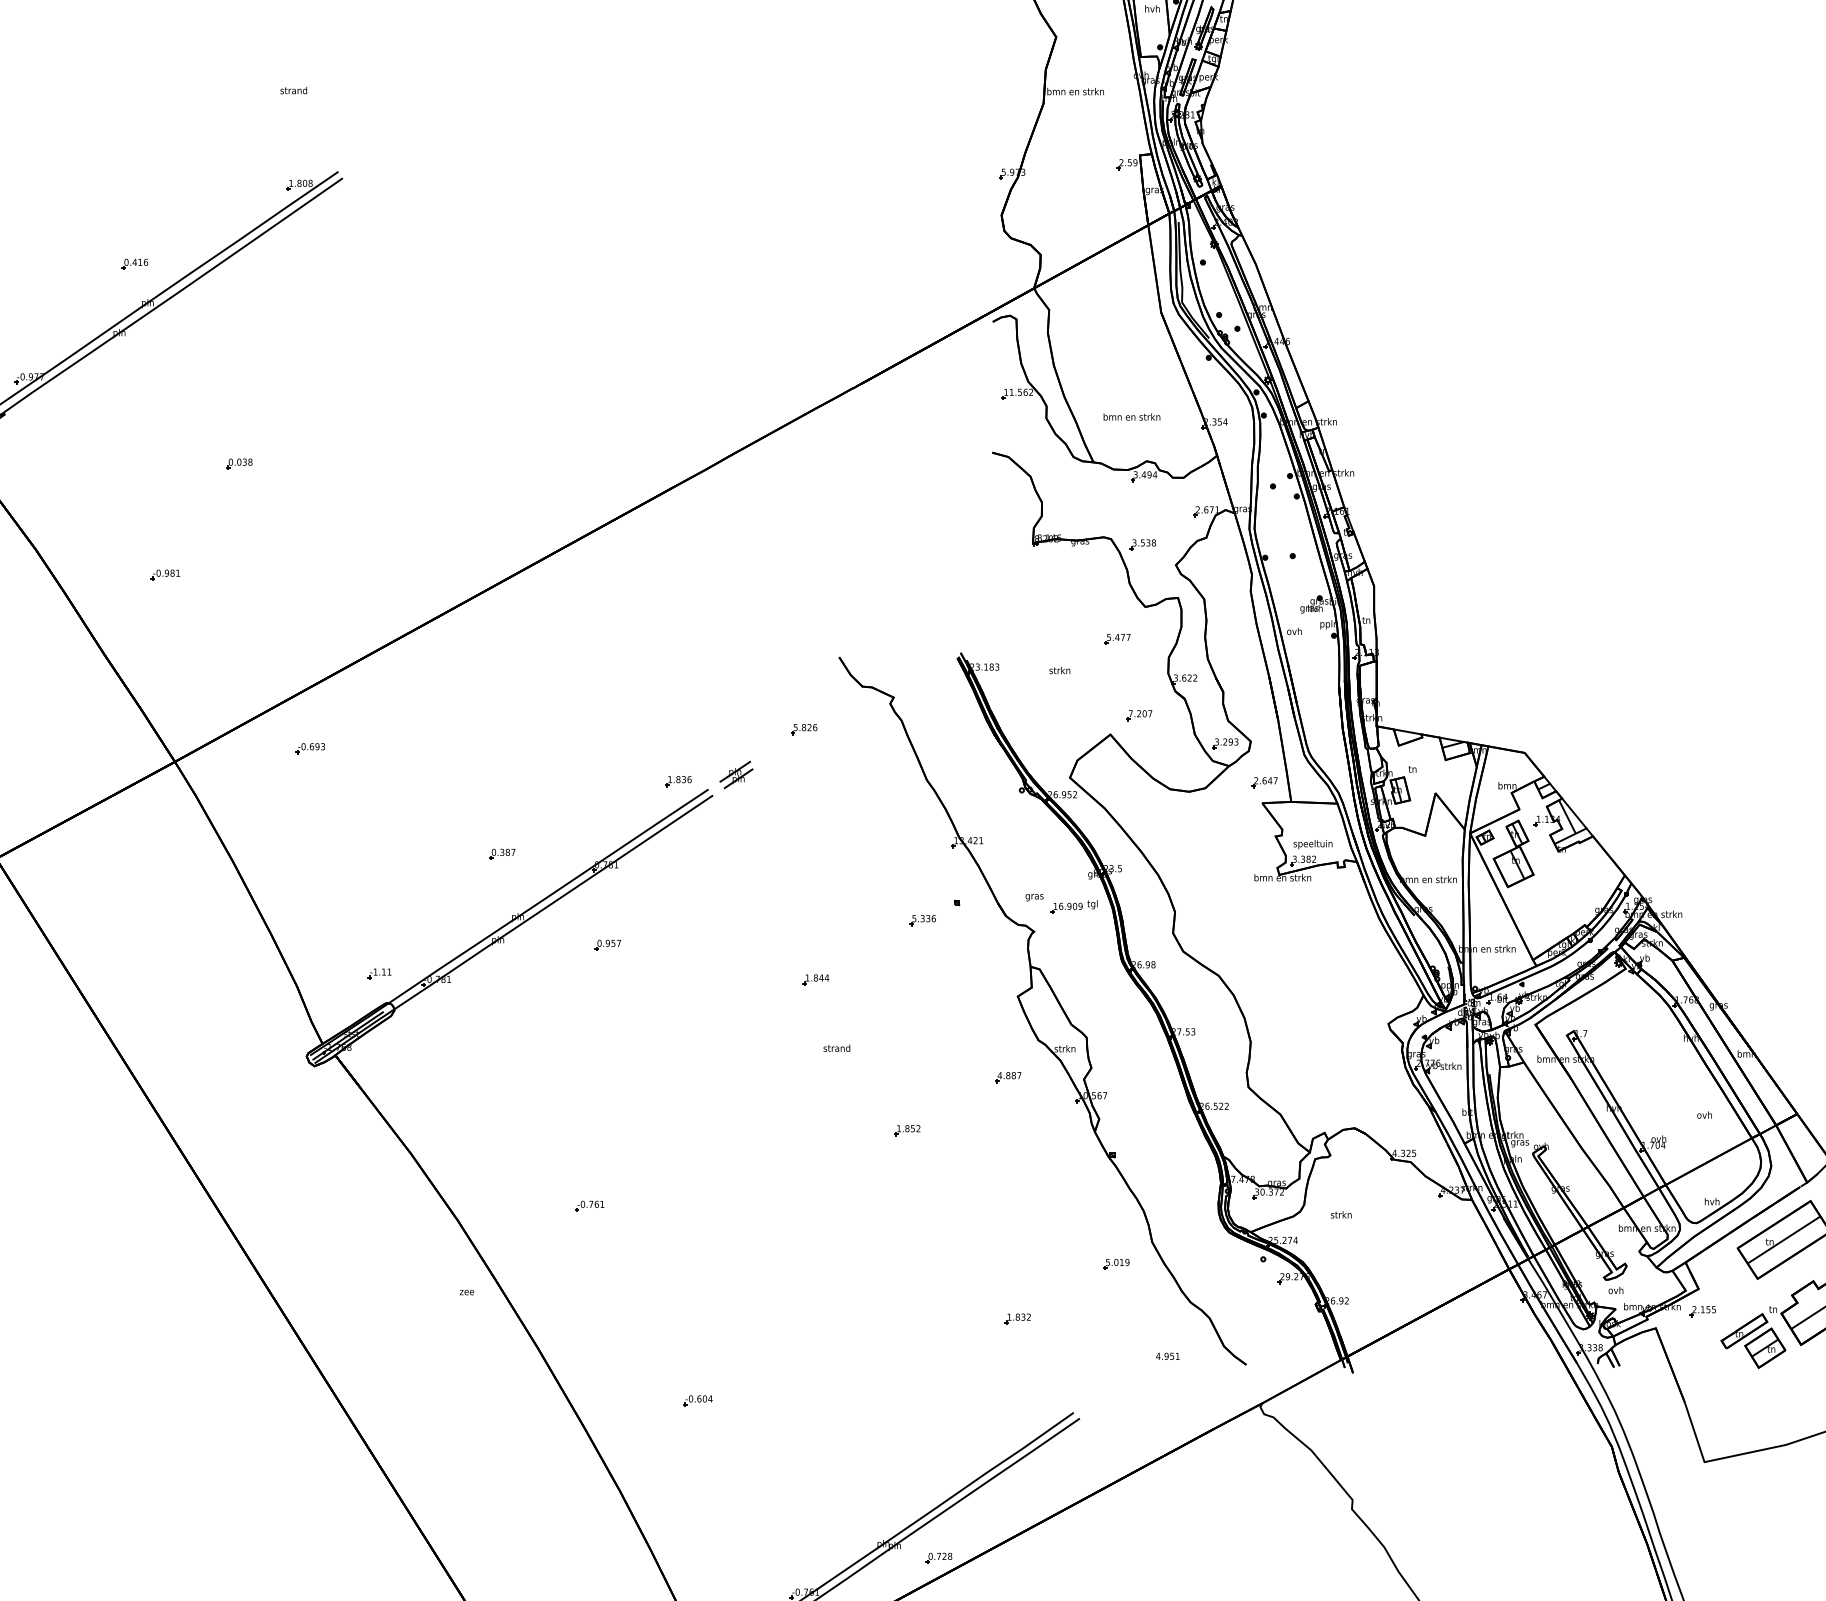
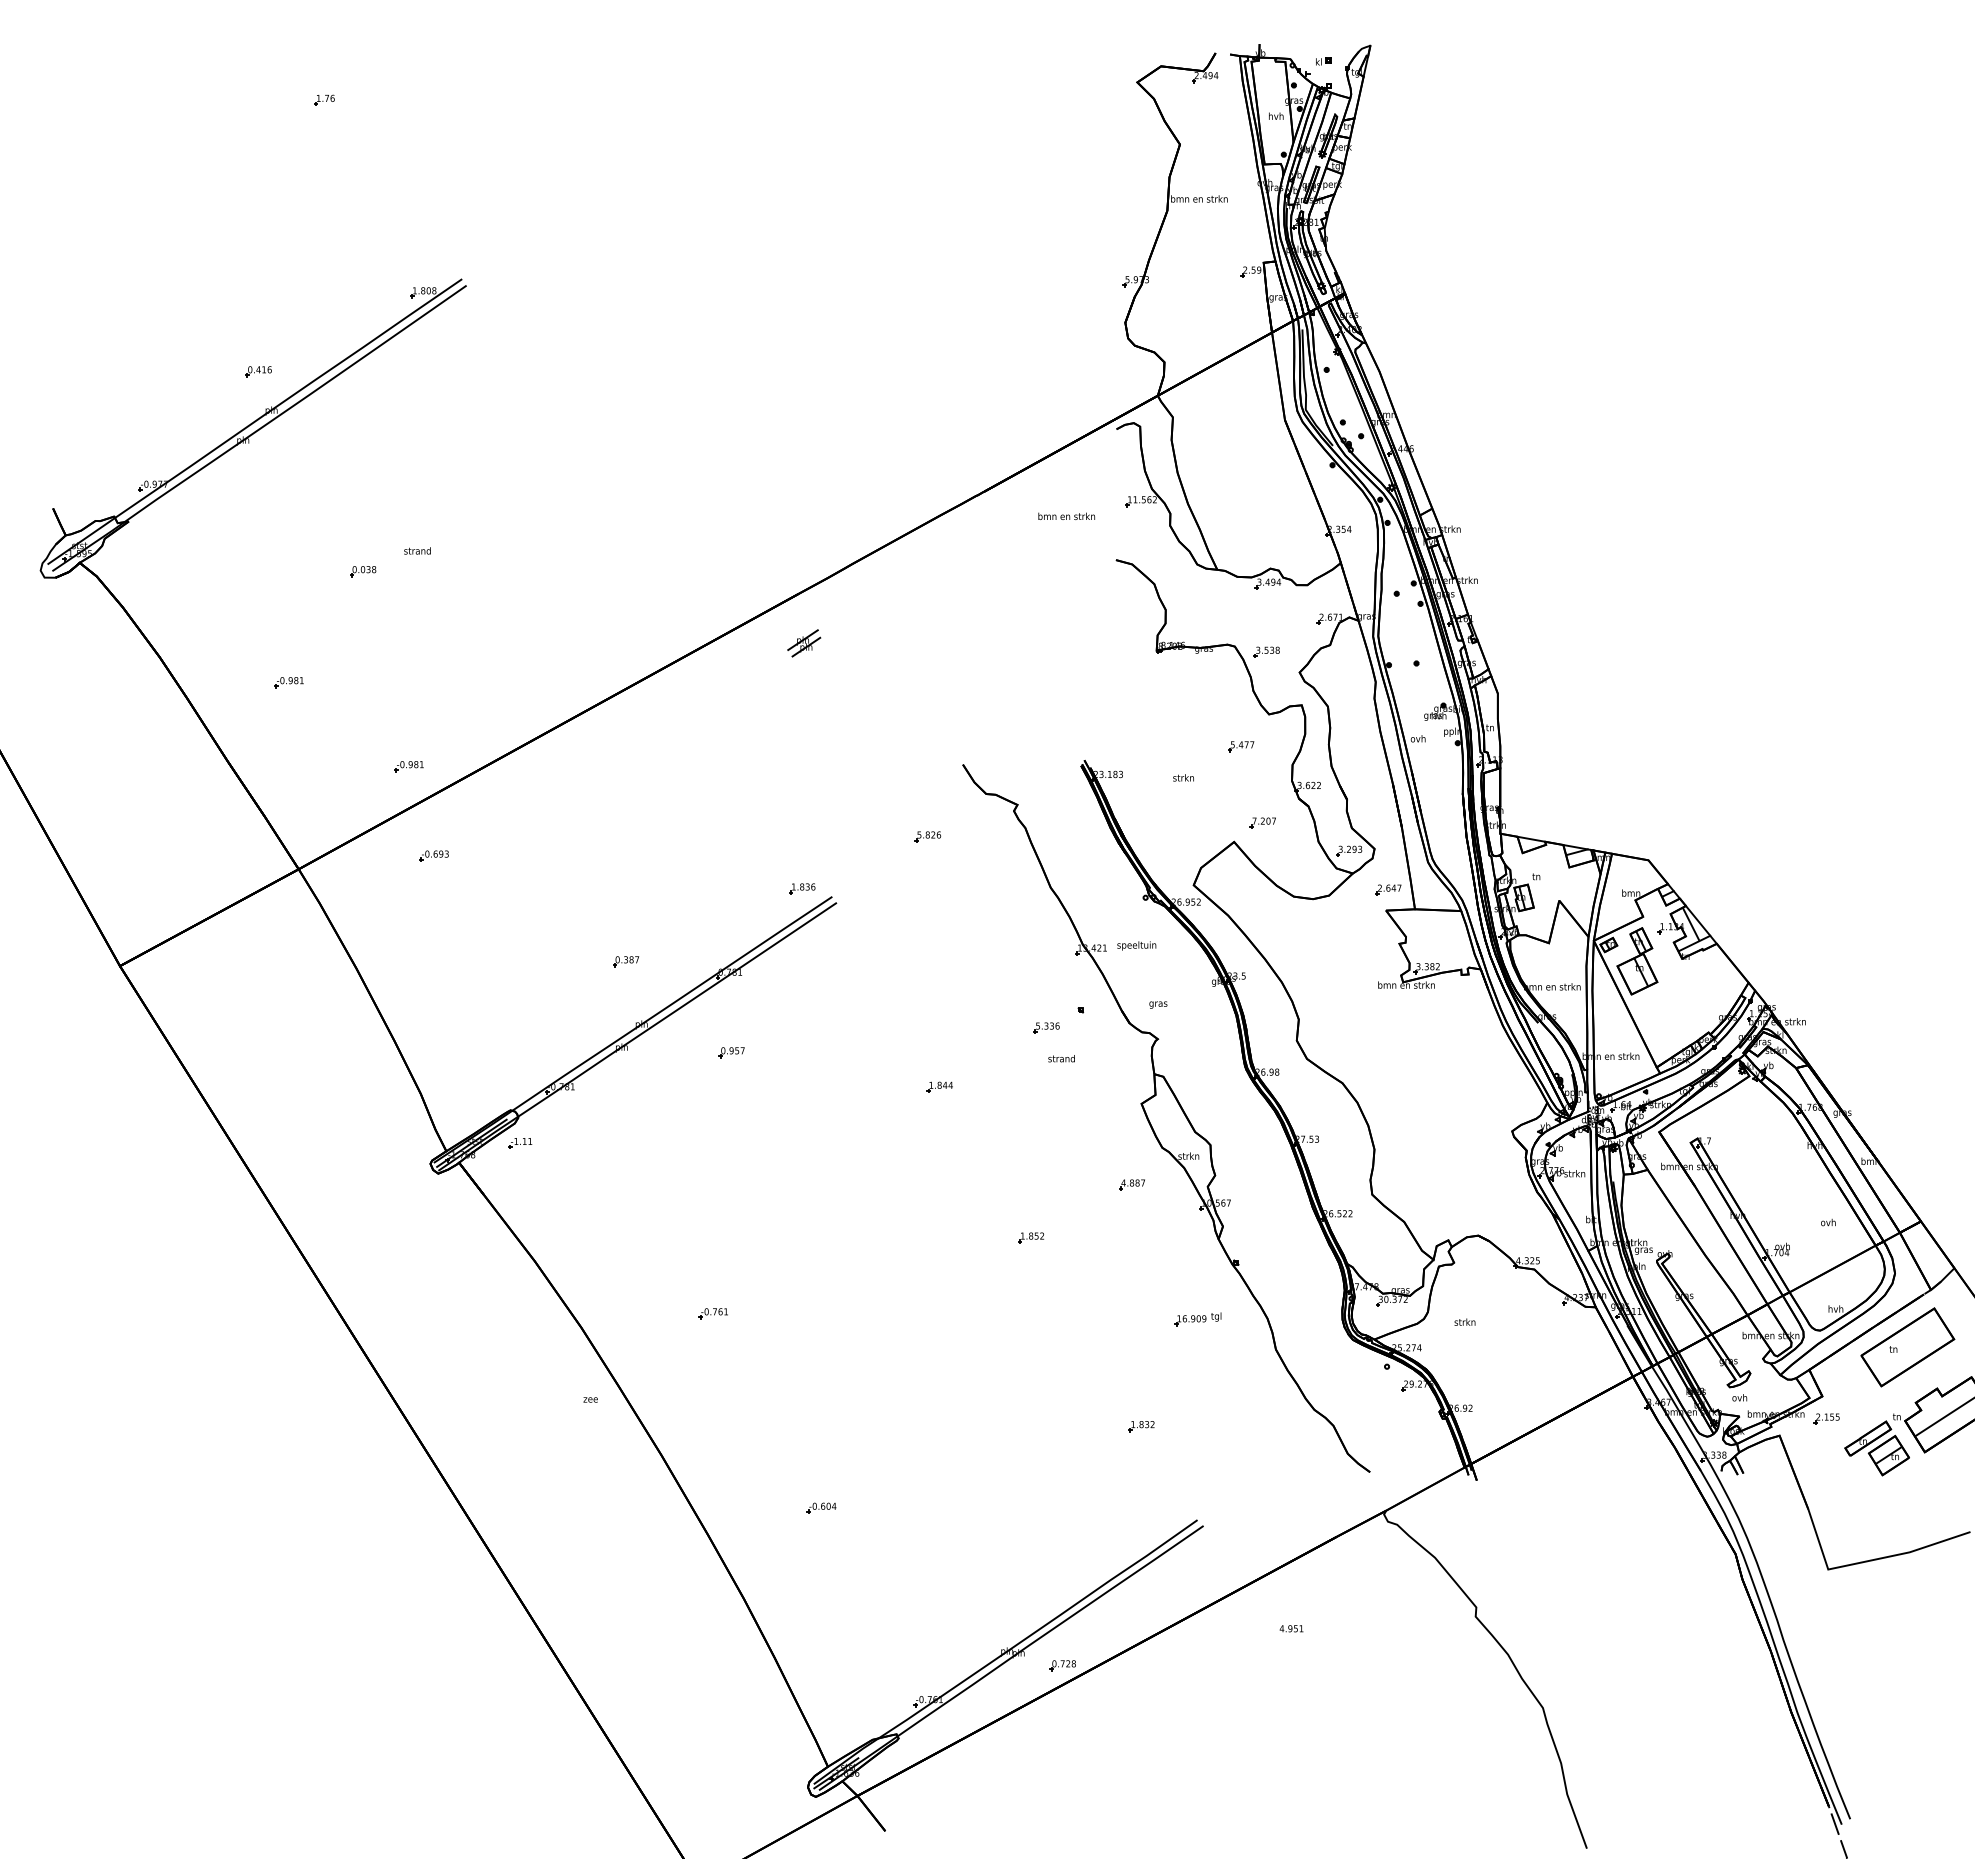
text: (293, 90) -> (417, 550), moved
text: (1131, 416) -> (1066, 515), moved
part: (284, 659) -> (408, 766), added
part: (736, 775) -> (804, 643), moved
text: (1312, 844) -> (1136, 945), moved
part: (1073, 907) -> (1197, 1319), moved
part: (379, 974) -> (520, 1143), moved
text: (836, 1048) -> (1061, 1058), moved
line: (1783, 1240) -> (1907, 1347), removed
part: (1116, 1264) -> (1240, 1371), removed
text: (1167, 1356) -> (1291, 1628), moved

